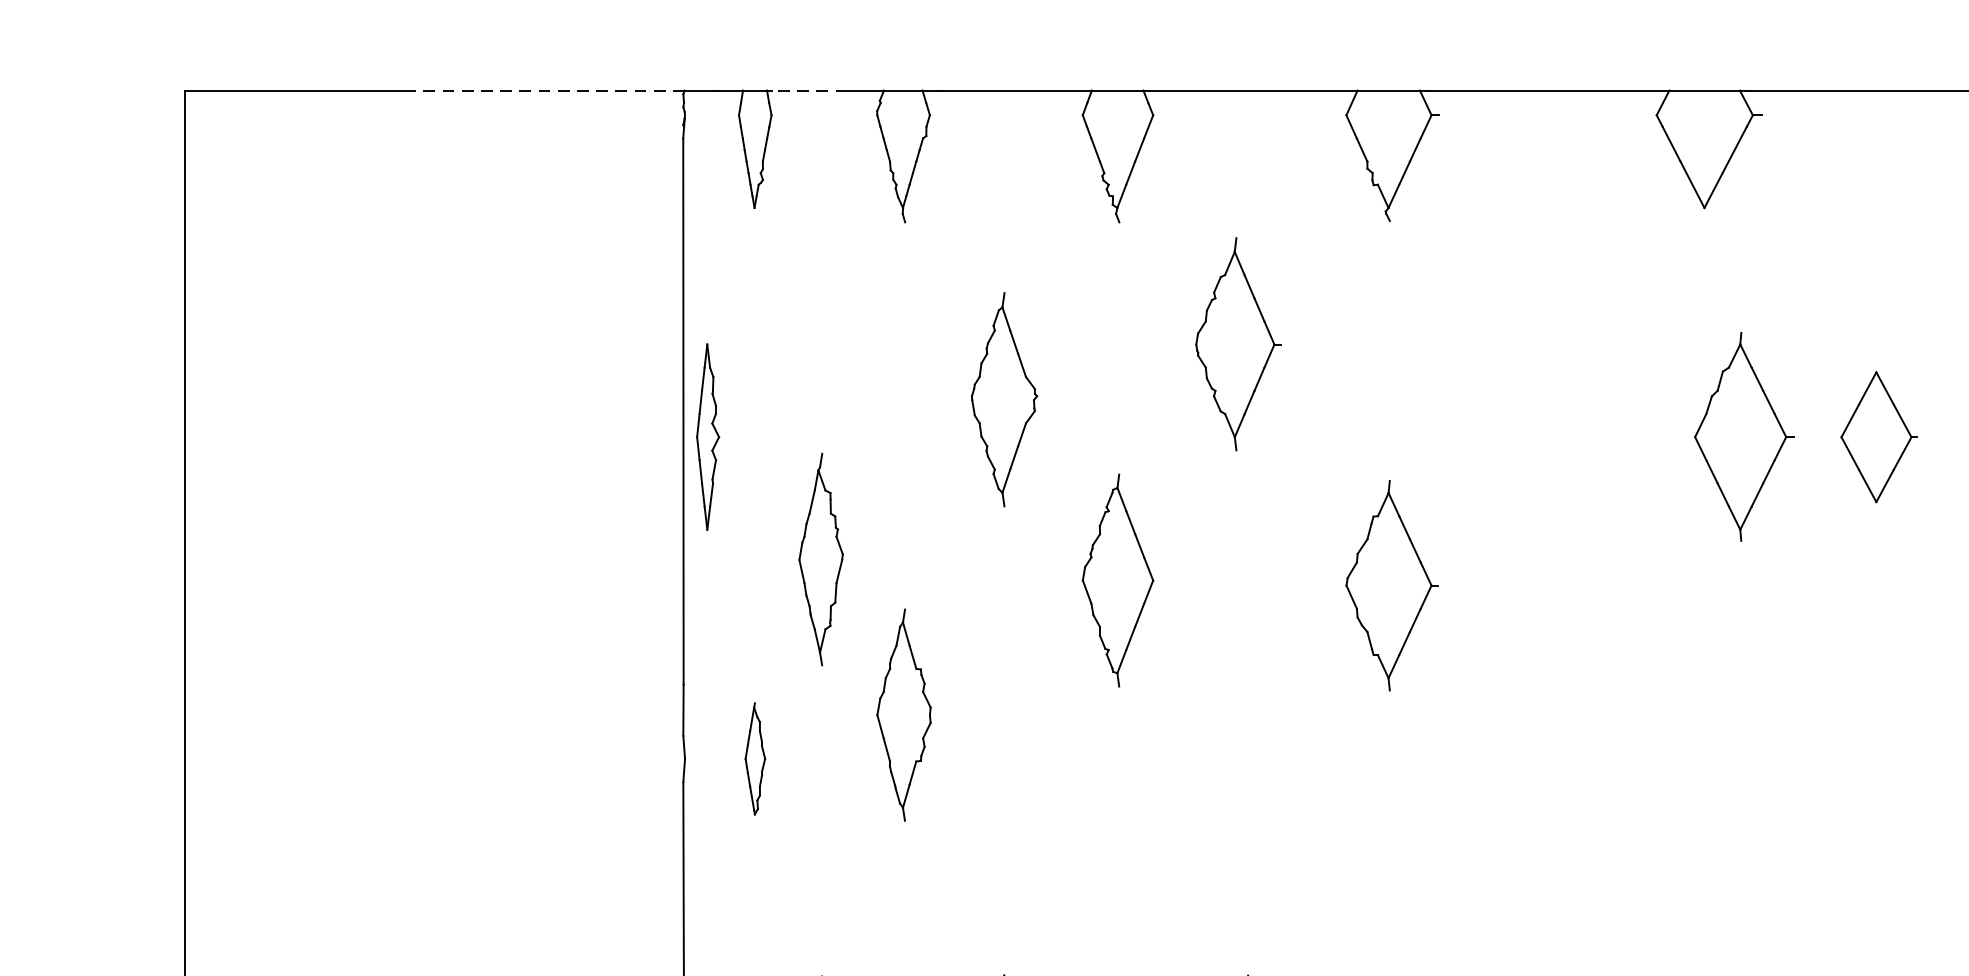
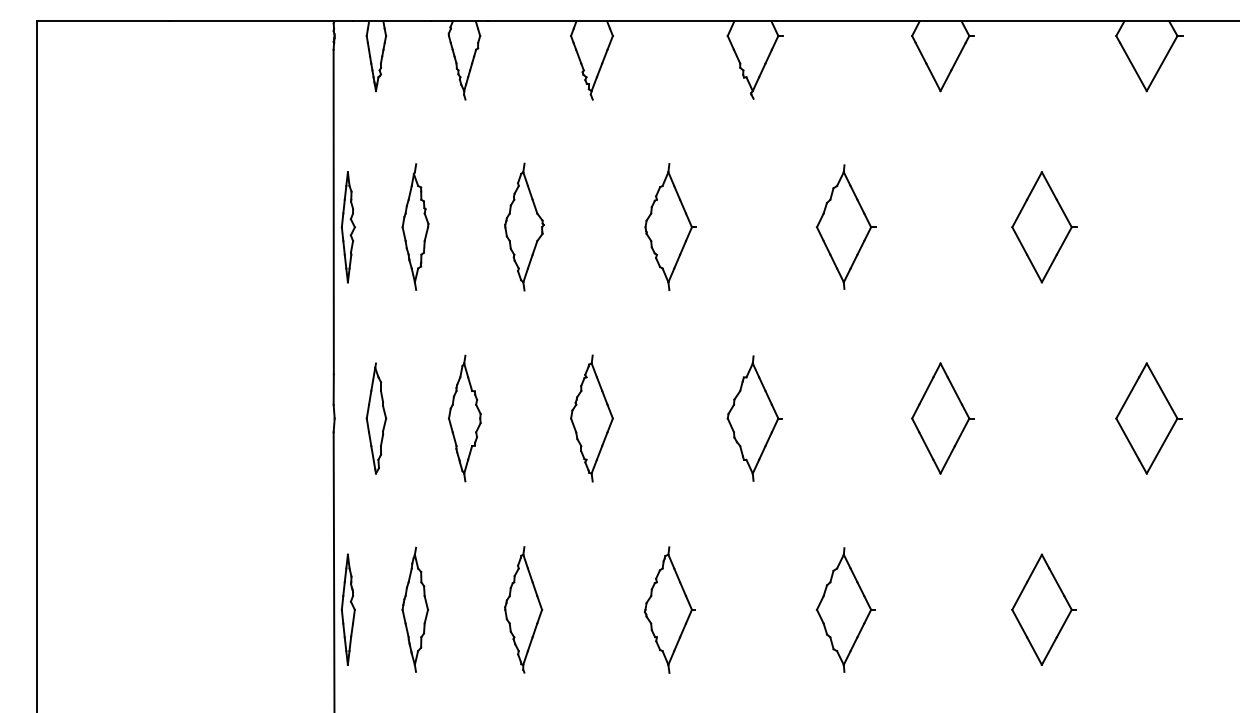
line: (545, 90) -> (251, 21), dashed -> solid
line: (809, 90) -> (408, 21), dashed -> solid
part: (1238, 343) -> (670, 226), moved
part: (1004, 398) -> (524, 226), moved
part: (1743, 435) -> (845, 226), moved
part: (1879, 437) -> (1044, 227), size x1.43
part: (821, 558) -> (415, 226), moved
part: (1117, 580) -> (591, 418), moved
part: (1391, 585) -> (754, 418), moved
part: (903, 715) -> (464, 418), moved
part: (755, 758) -> (376, 418), size x1.67
part: (1707, 758) -> (942, 418), added

